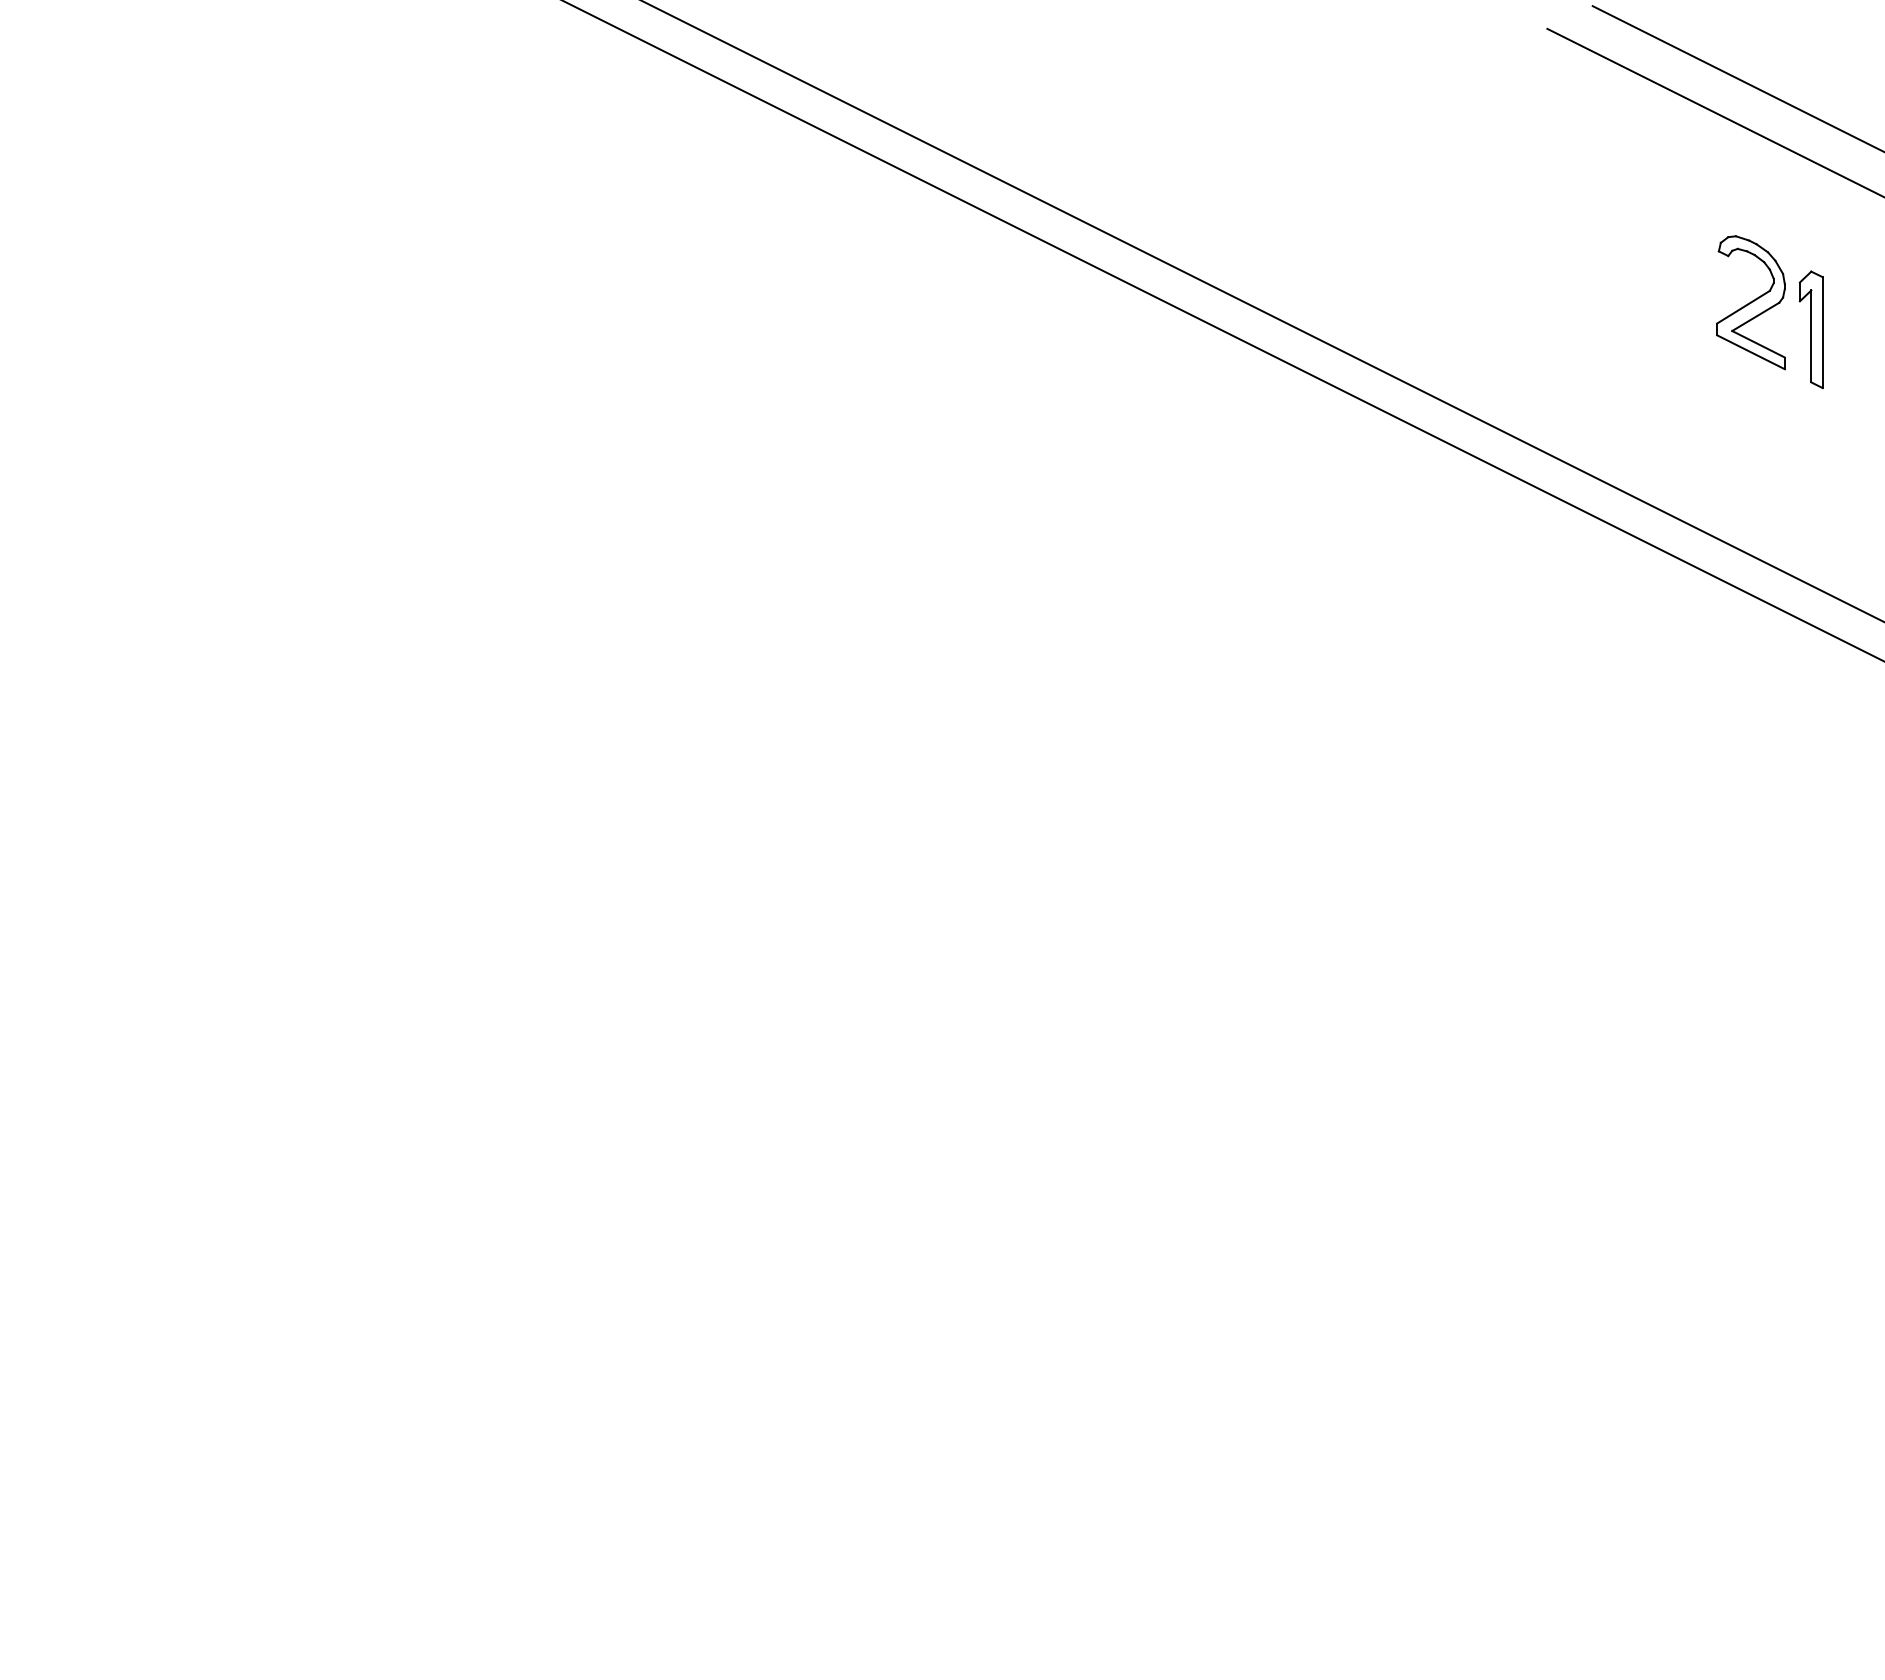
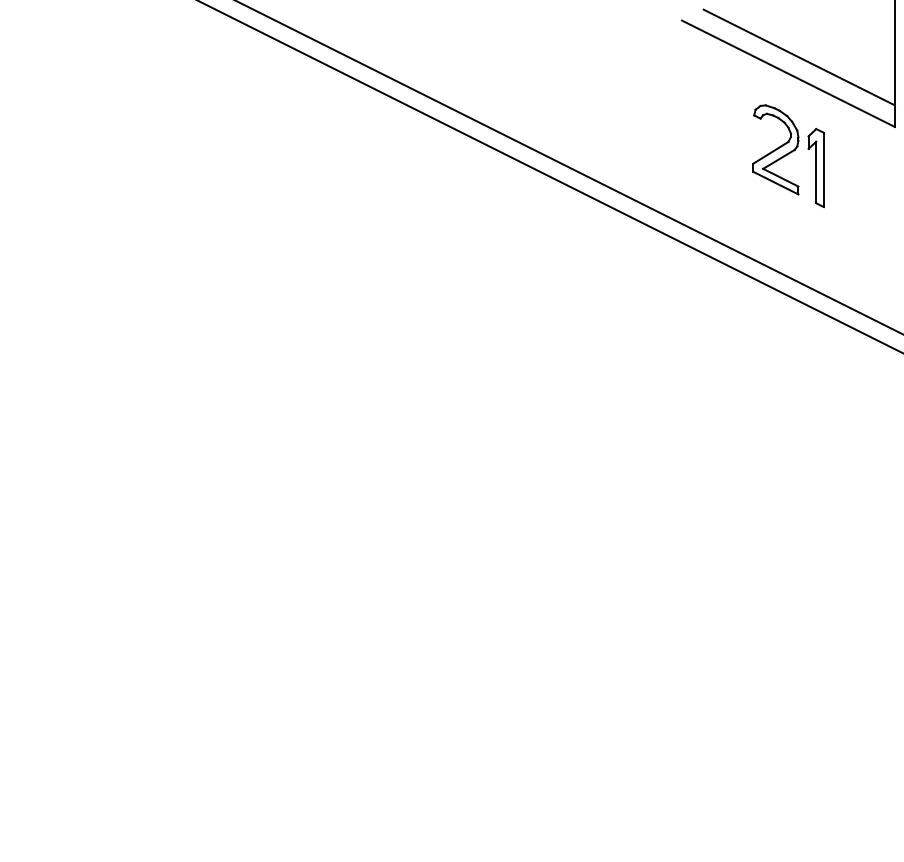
part: (1769, 310) -> (788, 155), size x1.4

